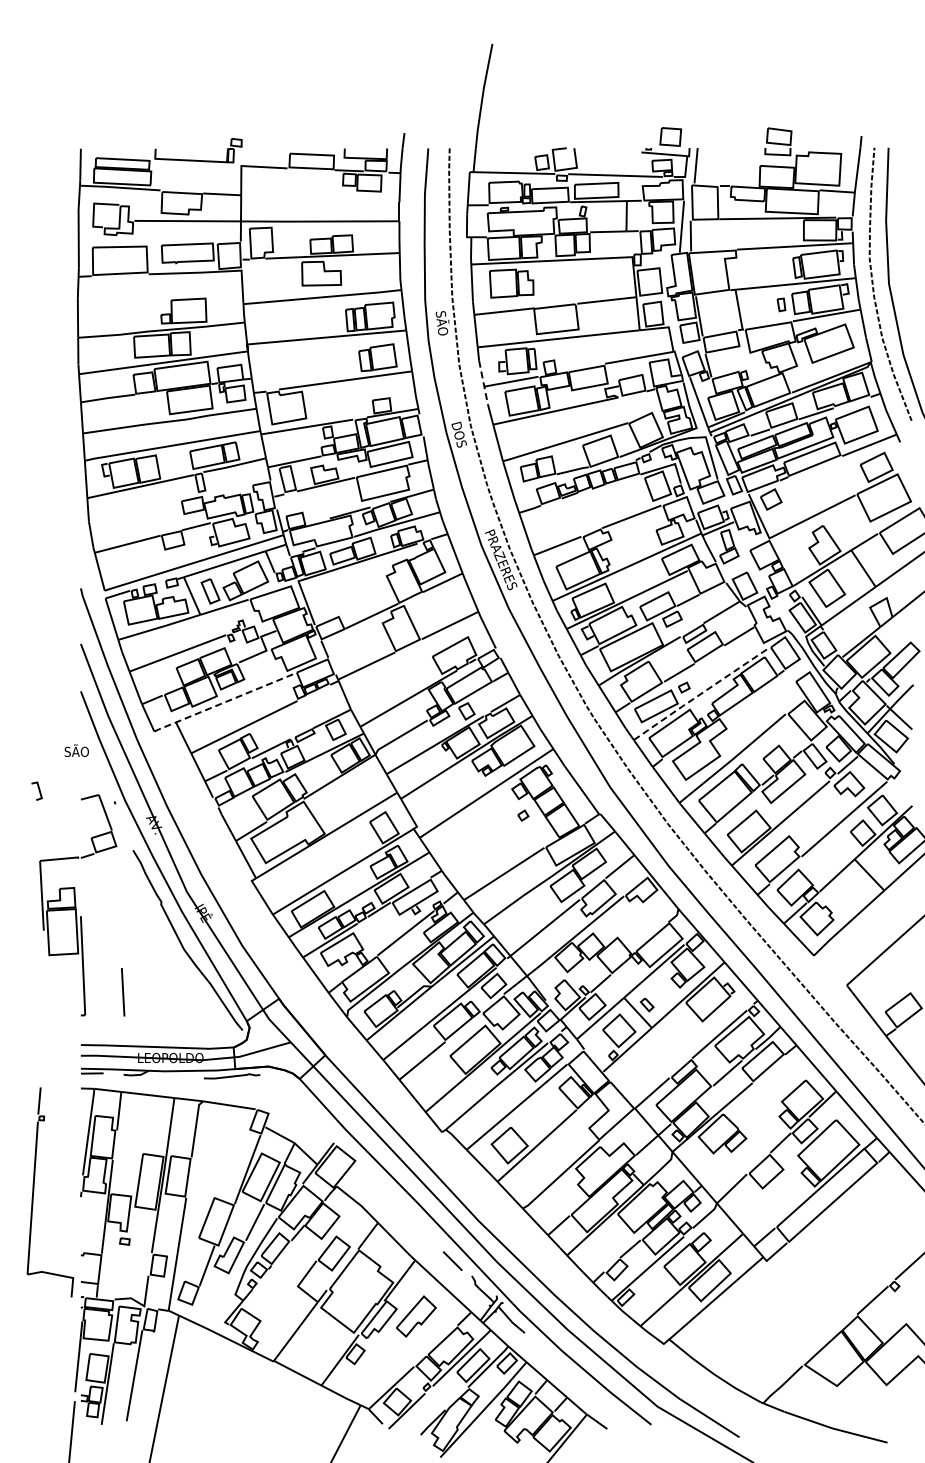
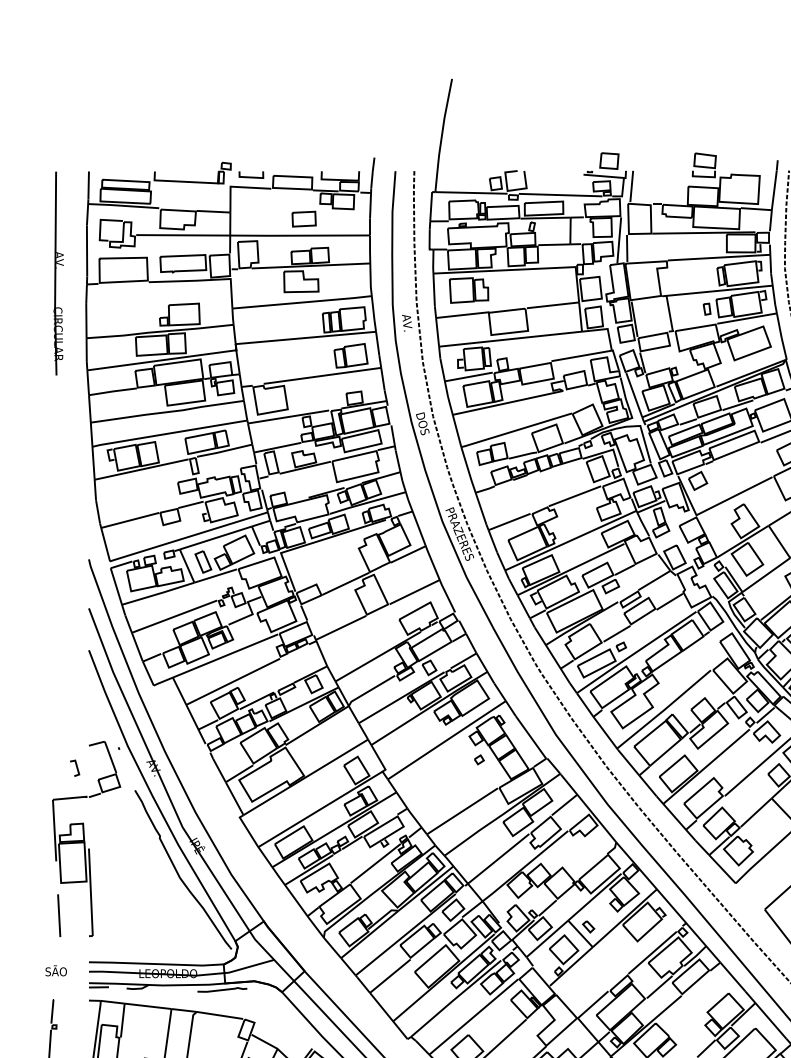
line: (264, 154) -> (250, 176), added
part: (324, 202) -> (303, 218), added
part: (46, 264) -> (58, 273), added
text: (442, 323) -> (408, 325), SÃO -> AV.
line: (483, 383) -> (444, 378), dashed -> solid
line: (700, 694) -> (635, 652), dashed -> solid
line: (224, 702) -> (215, 660), dashed -> solid
text: (76, 750) -> (55, 970), moved
line: (38, 790) -> (76, 767), moved
line: (123, 992) -> (59, 915), moved

